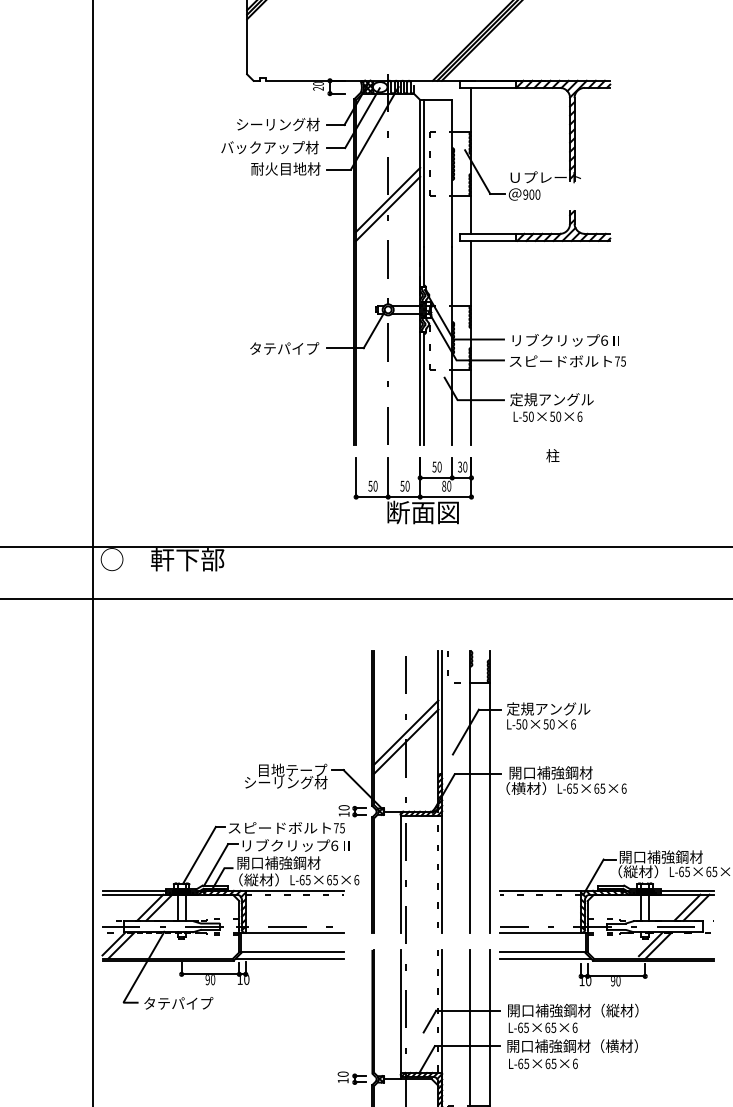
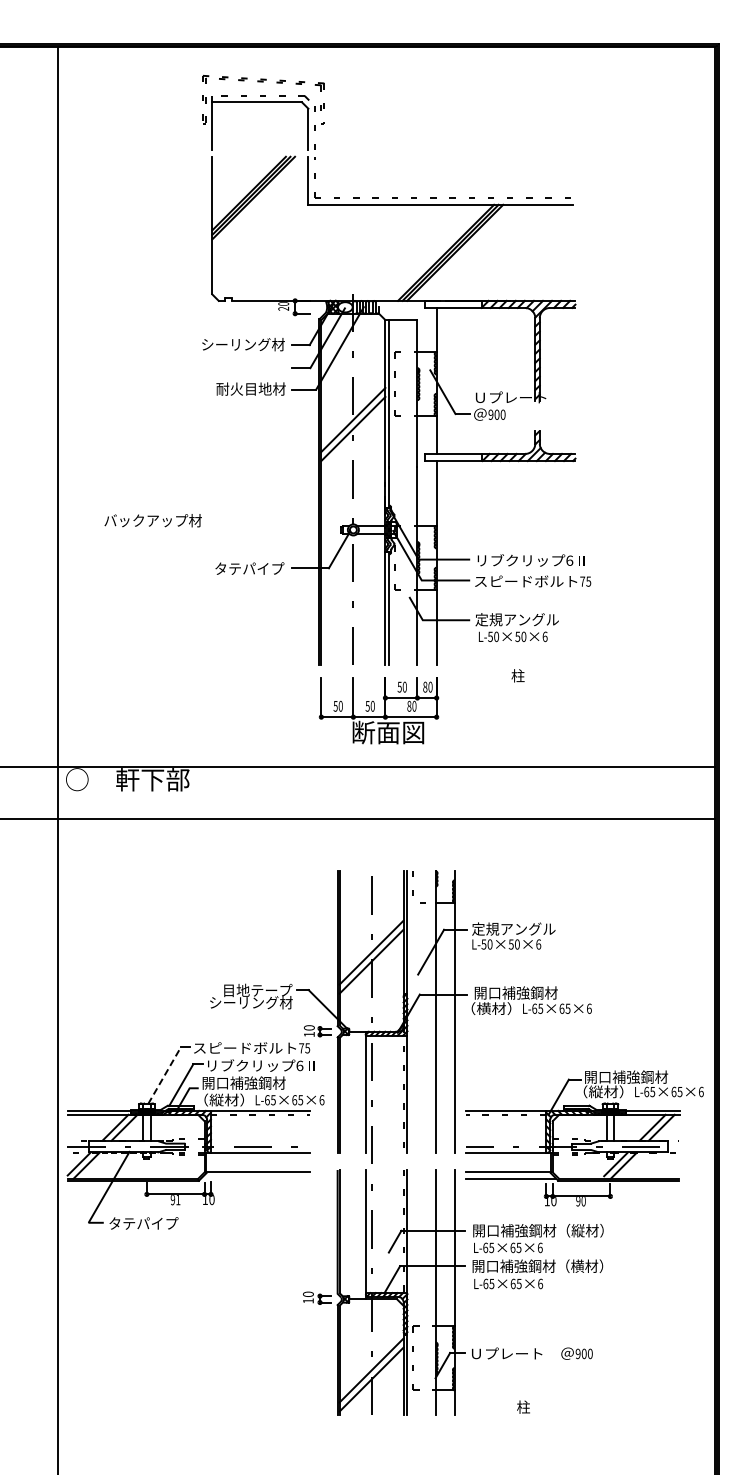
text: (269, 147) -> (152, 520), moved
text: (460, 466) -> (425, 686), 30 -> 80
line: (199, 855) -> (164, 1075), solid -> dashed
line: (289, 958) -> (254, 1178), removed
text: (213, 980) -> (178, 1200), 90 -> 91

